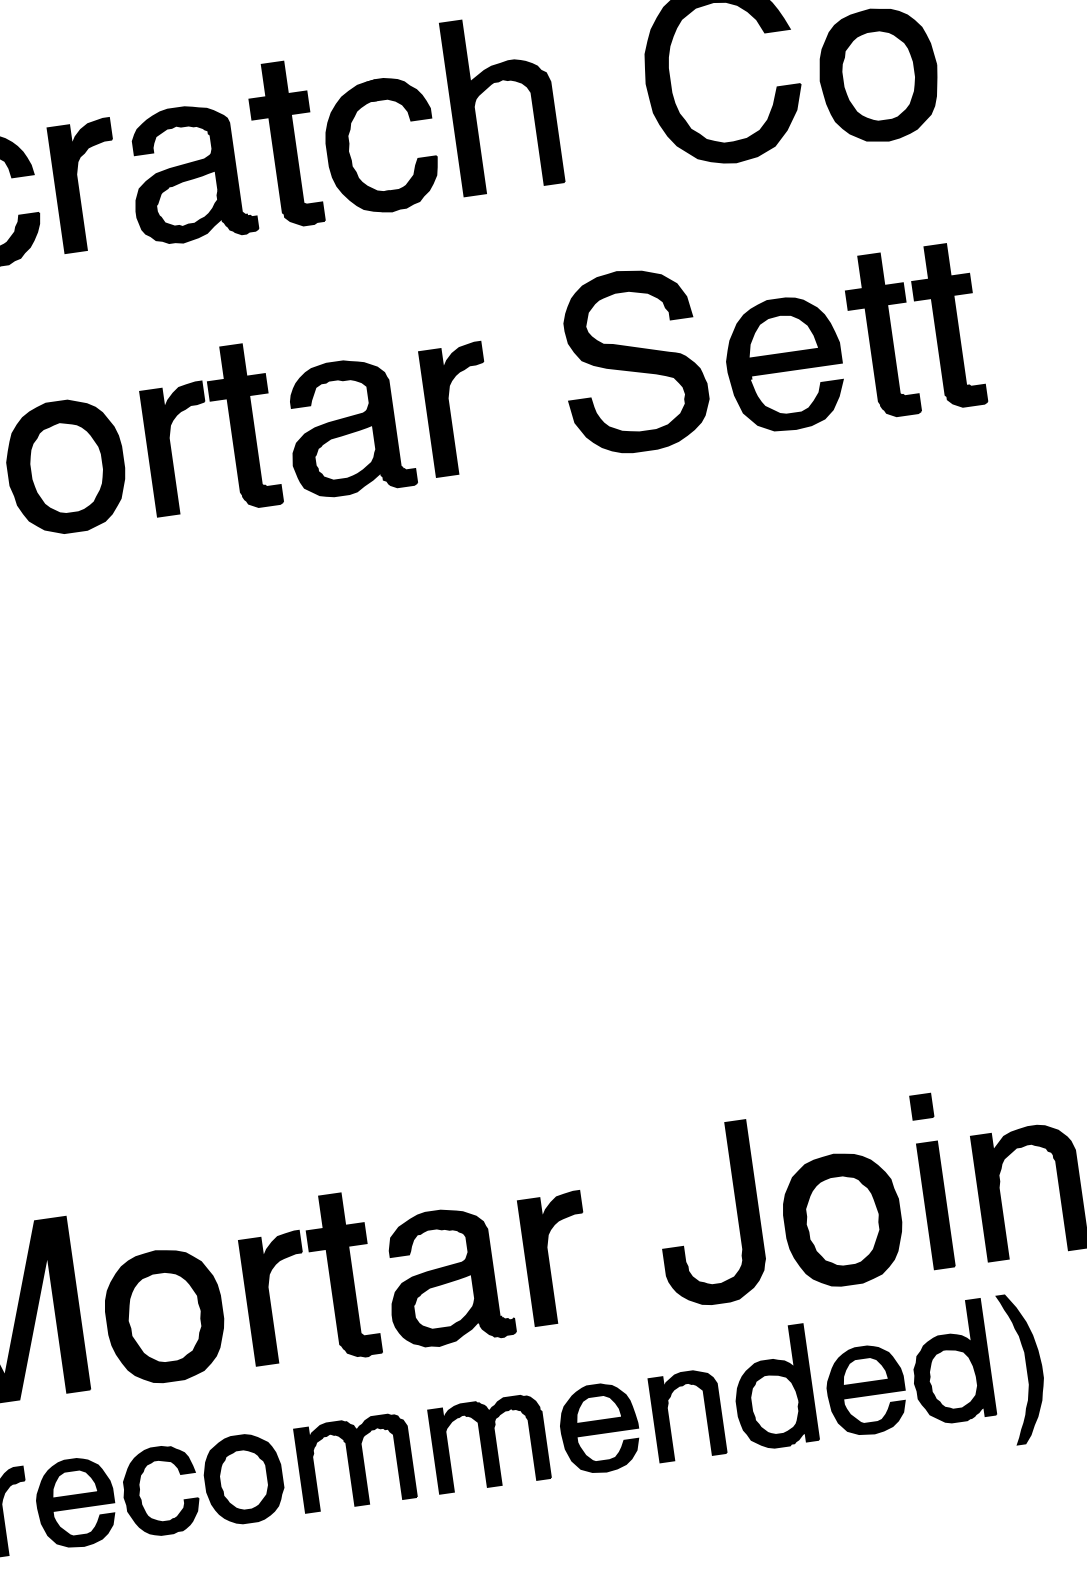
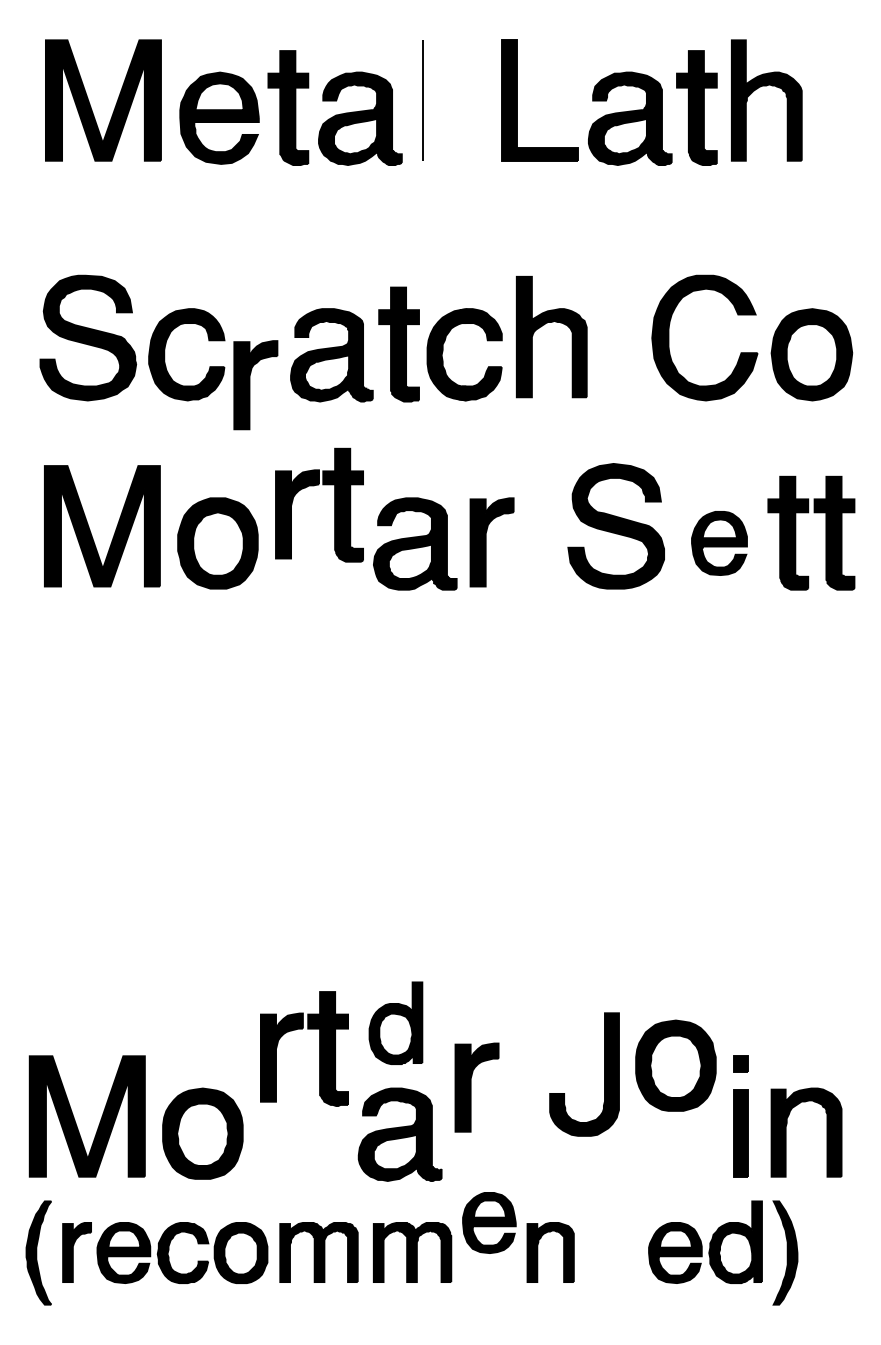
part: (86, 186) -> (255, 385), moved
part: (784, 364) -> (719, 543), size x0.7
part: (230, 427) -> (334, 504), moved
part: (737, 1210) -> (604, 1074), moved
part: (842, 1219) -> (675, 1065), moved
part: (556, 1258) -> (476, 1087), moved
part: (329, 1277) -> (319, 1048), moved
part: (772, 1387) -> (395, 1022), moved
part: (599, 1427) -> (489, 1222), moved

